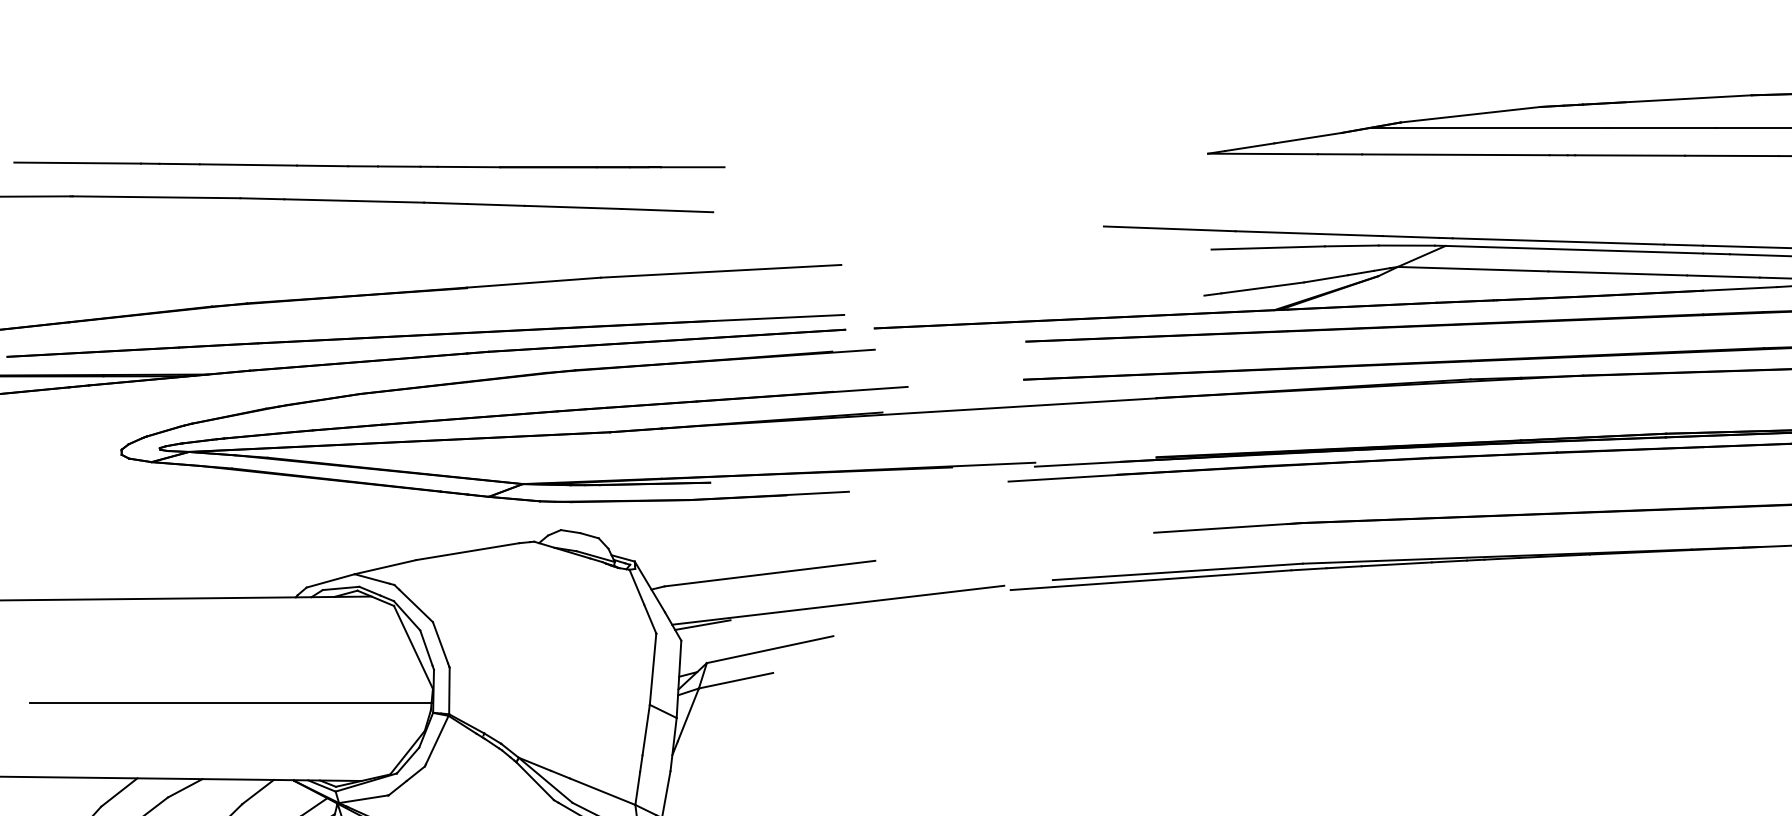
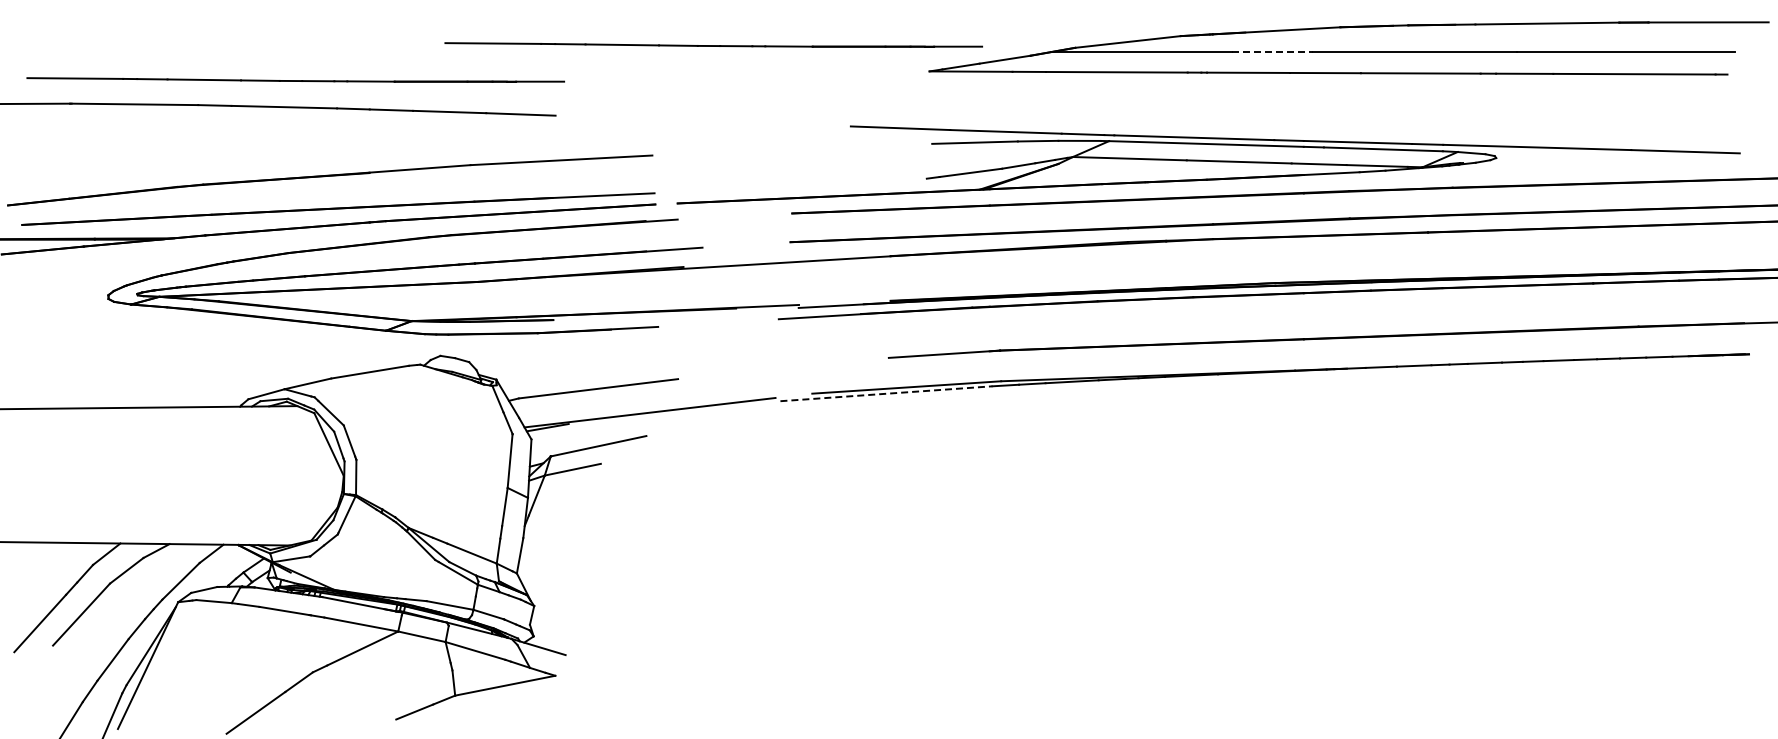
part: (922, 118) -> (713, 44), added
line: (1661, 128) -> (1272, 52), solid -> dashed
line: (1151, 579) -> (886, 393), solid -> dashed
line: (230, 702) -> (190, 486), removed

